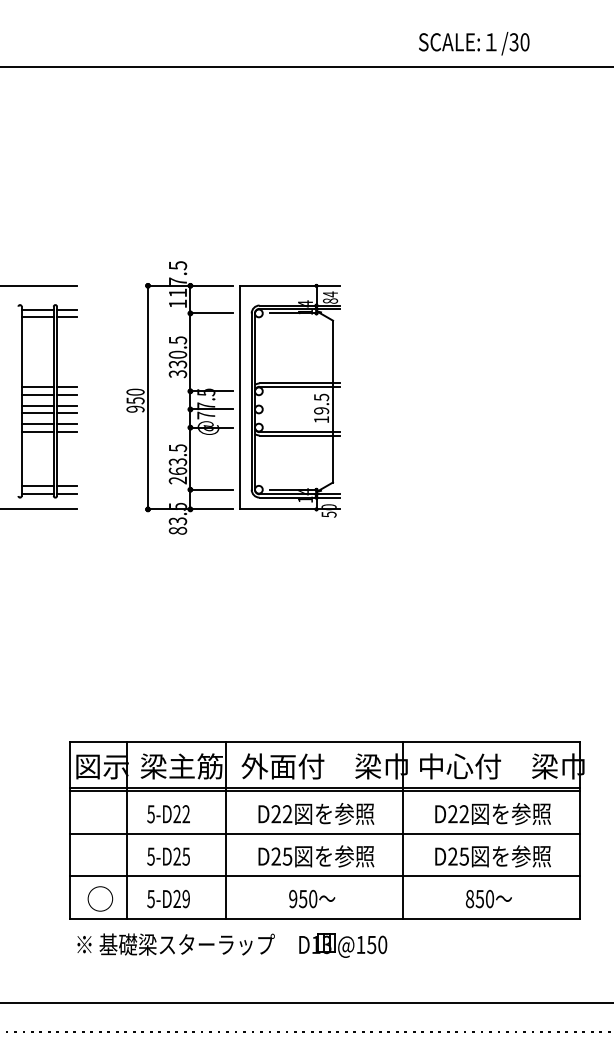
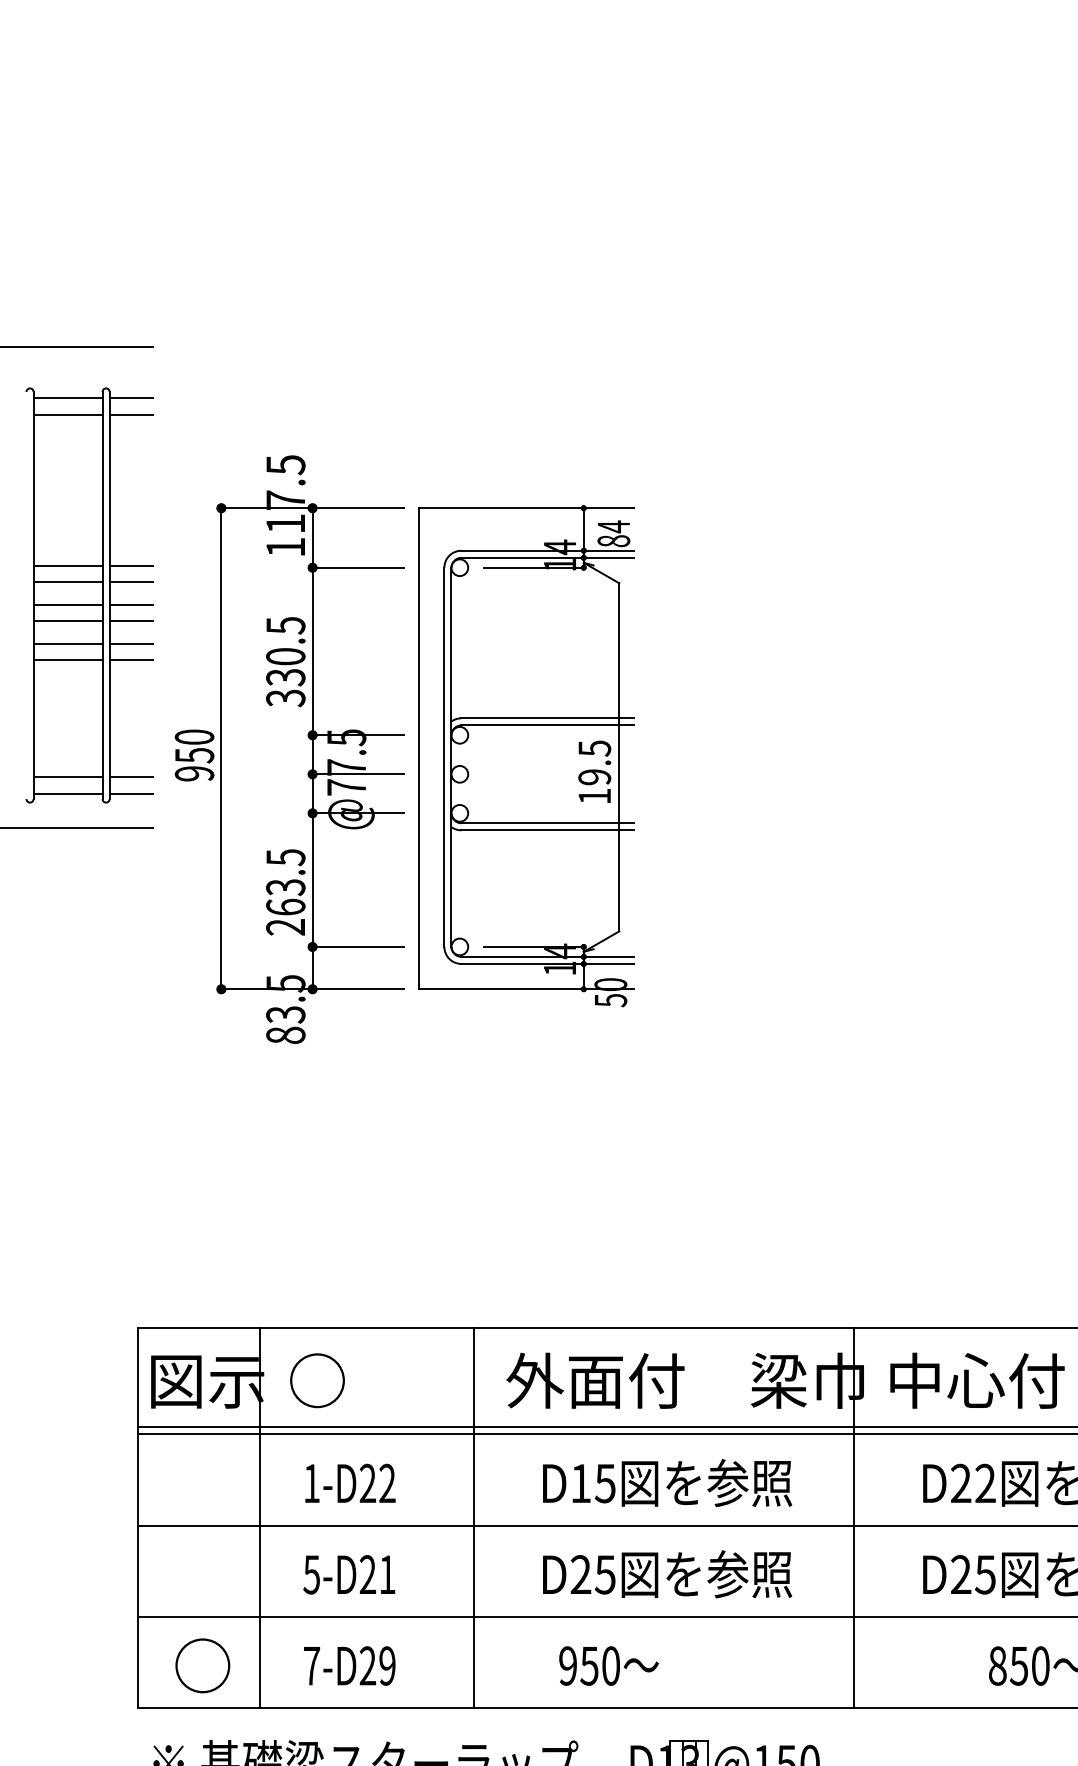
part: (233, 397) -> (405, 748), moved
text: (181, 766) -> (377, 1380), 梁主筋 -> ○
text: (150, 814) -> (310, 1484), 5-D22 -> 1-D22
text: (281, 814) -> (592, 1484), D22 -> D15
text: (185, 856) -> (385, 1574), 5-D25 -> 5-D21
text: (150, 899) -> (310, 1666), 5-D29 -> 7-D29
text: (312, 899) -> (609, 1666), moved

